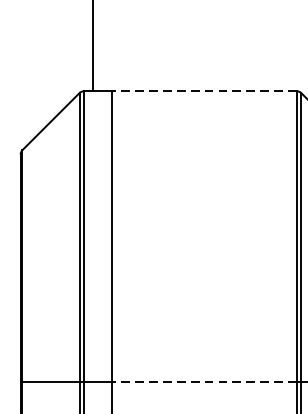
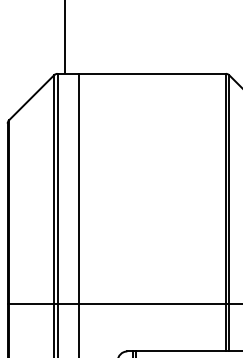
line: (204, 90) -> (152, 73), dashed -> solid
line: (204, 382) -> (152, 303), dashed -> solid

